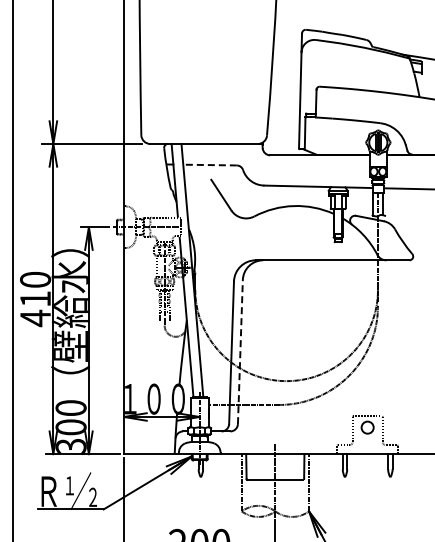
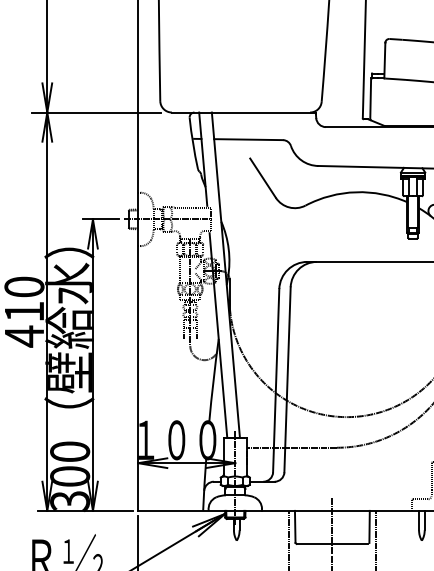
line: (210, 165) -> (249, 140), dashed -> solid
line: (240, 351) -> (287, 379), dashed -> solid

